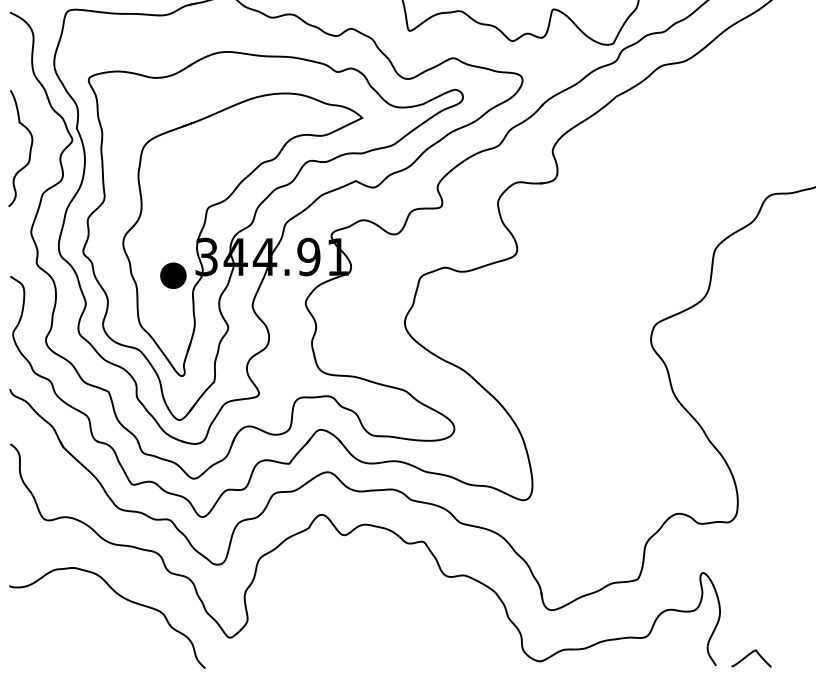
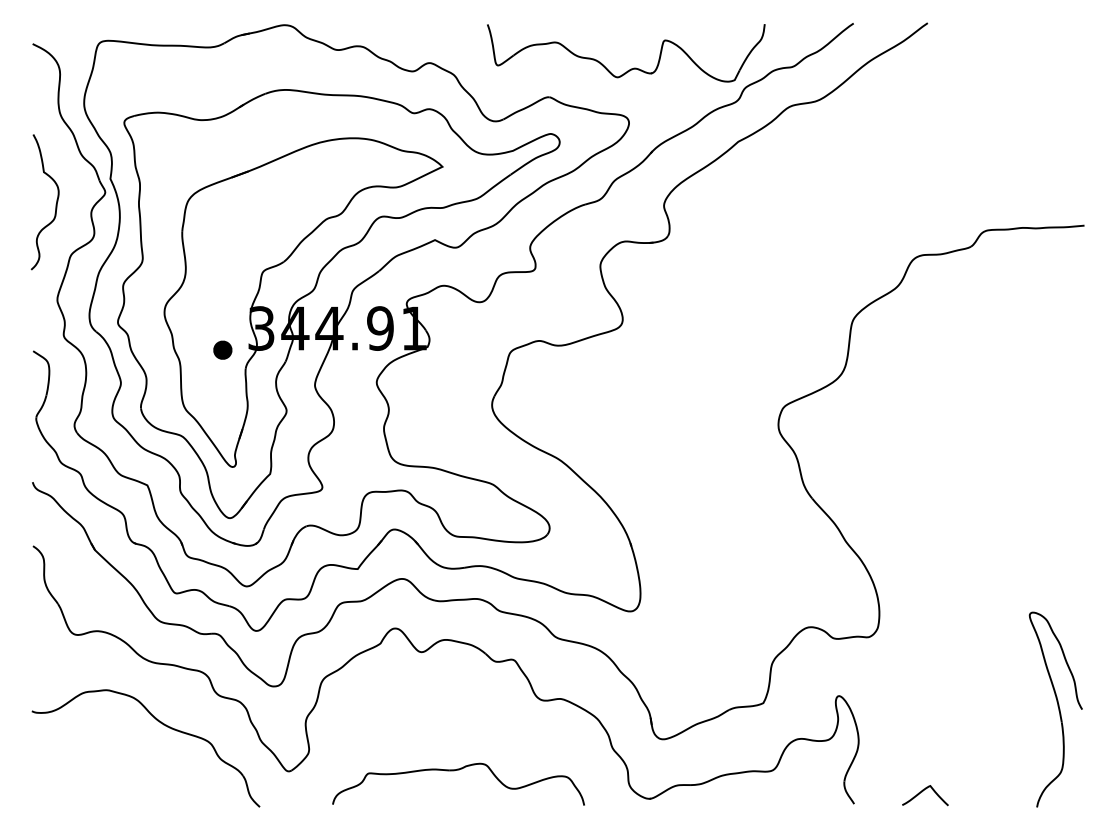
part: (173, 275) -> (222, 349), size x0.62
part: (372, 637) -> (454, 771), added
curve: (749, 655) -> (922, 792), moved

